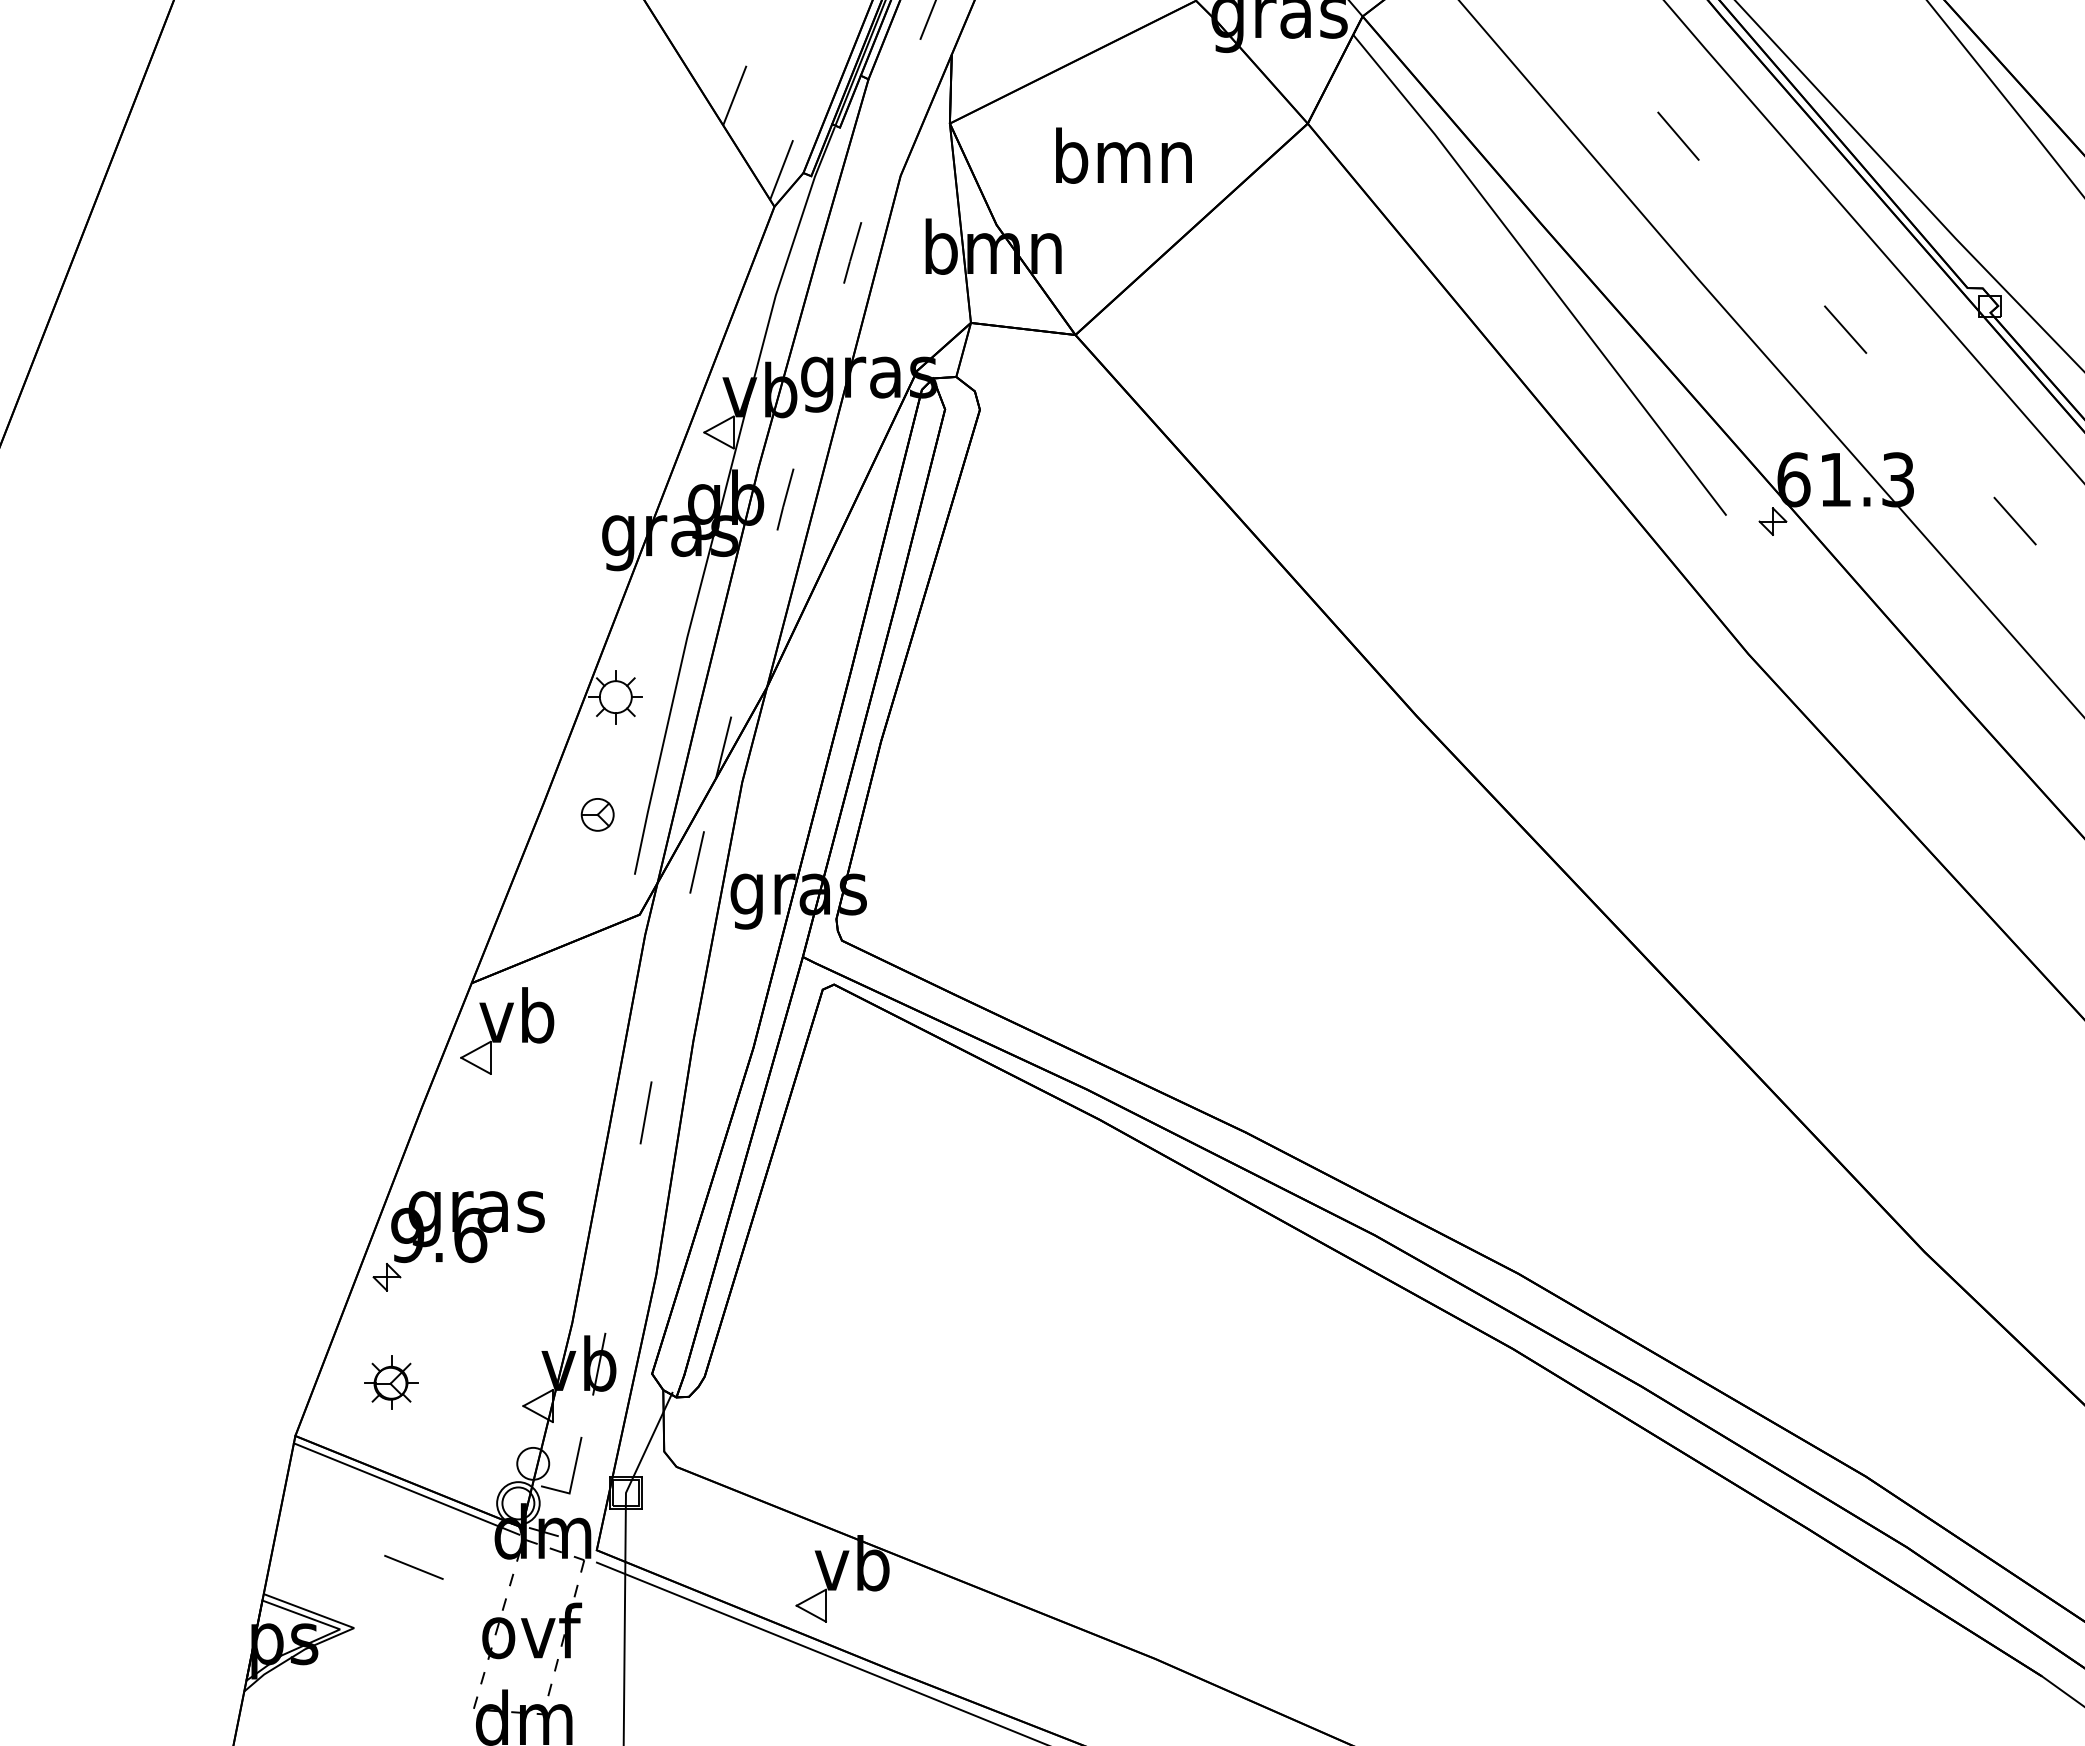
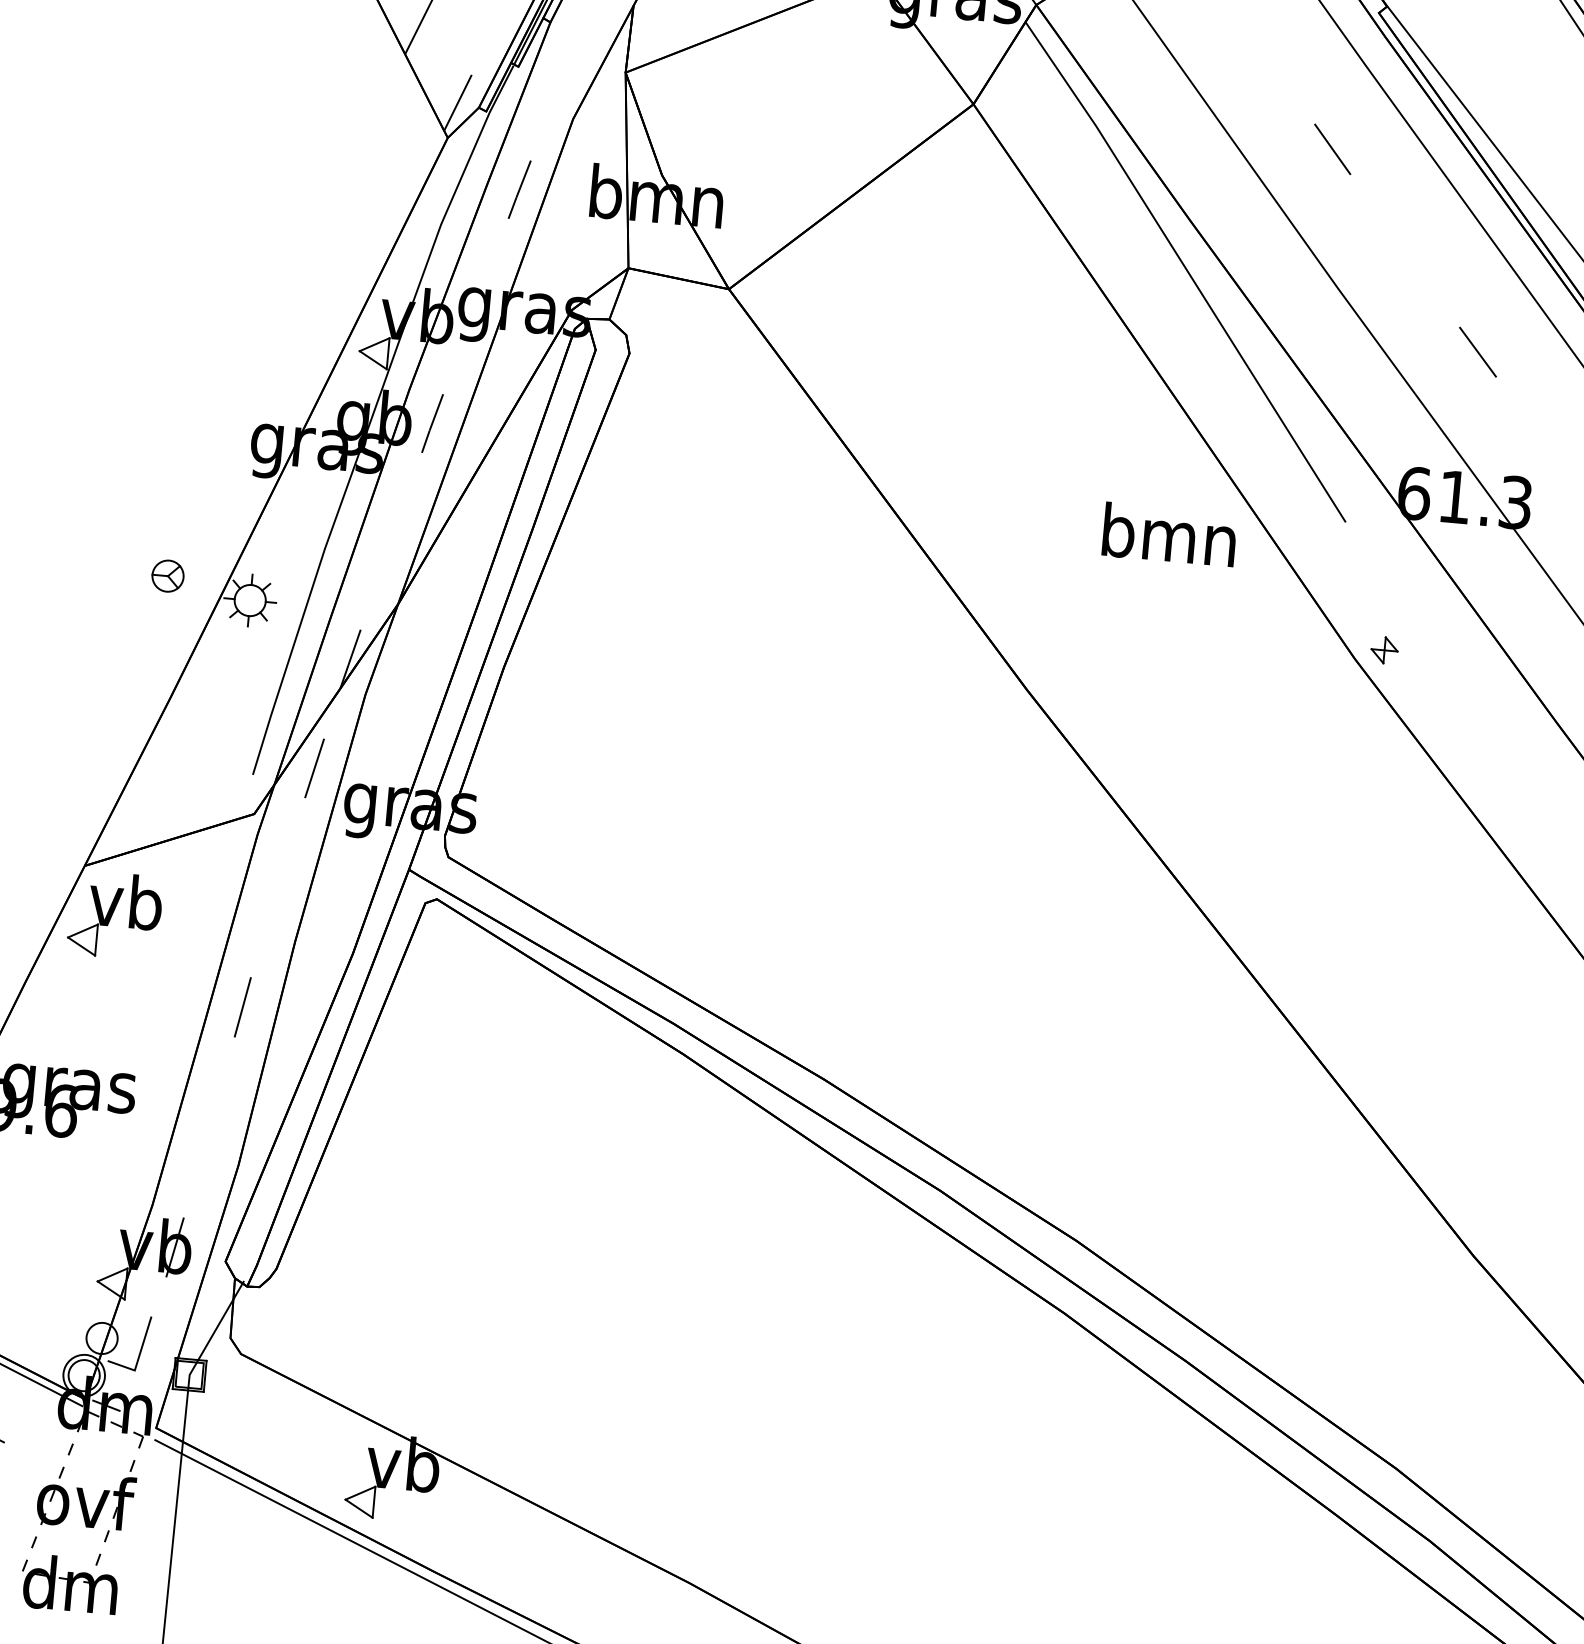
text: (1123, 155) -> (1169, 534), moved
part: (1772, 521) -> (1384, 650), moved
part: (597, 814) -> (167, 575), moved

